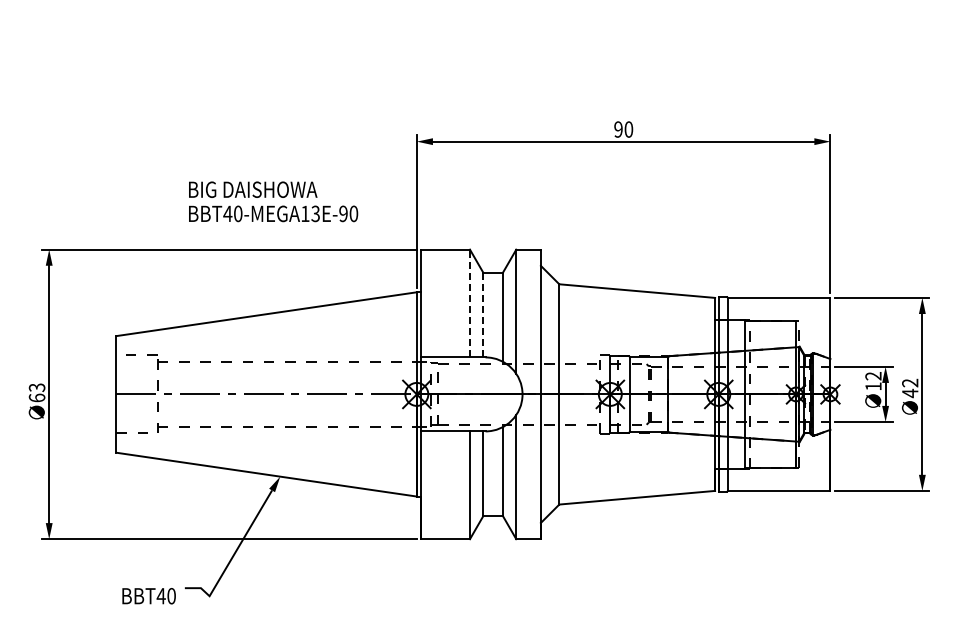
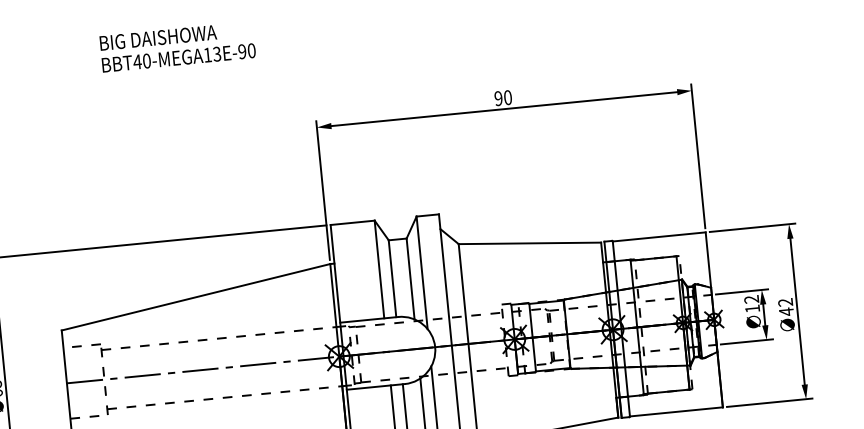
text: (273, 201) -> (177, 46), moved
line: (470, 303) -> (379, 269), dashed -> solid
line: (483, 315) -> (392, 279), dashed -> solid

